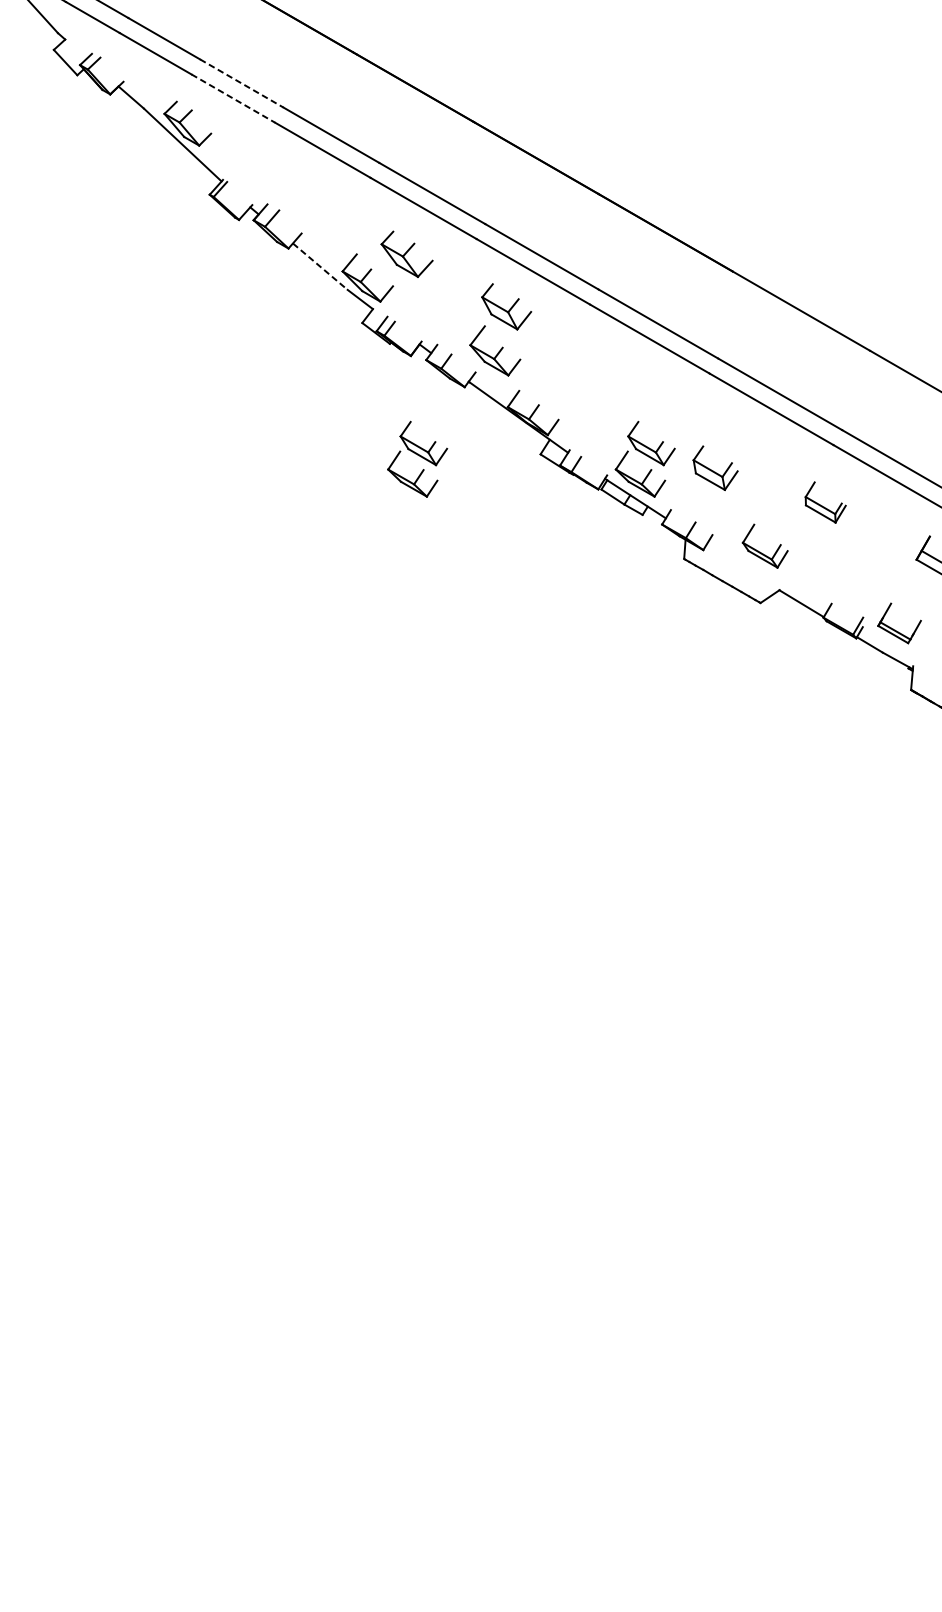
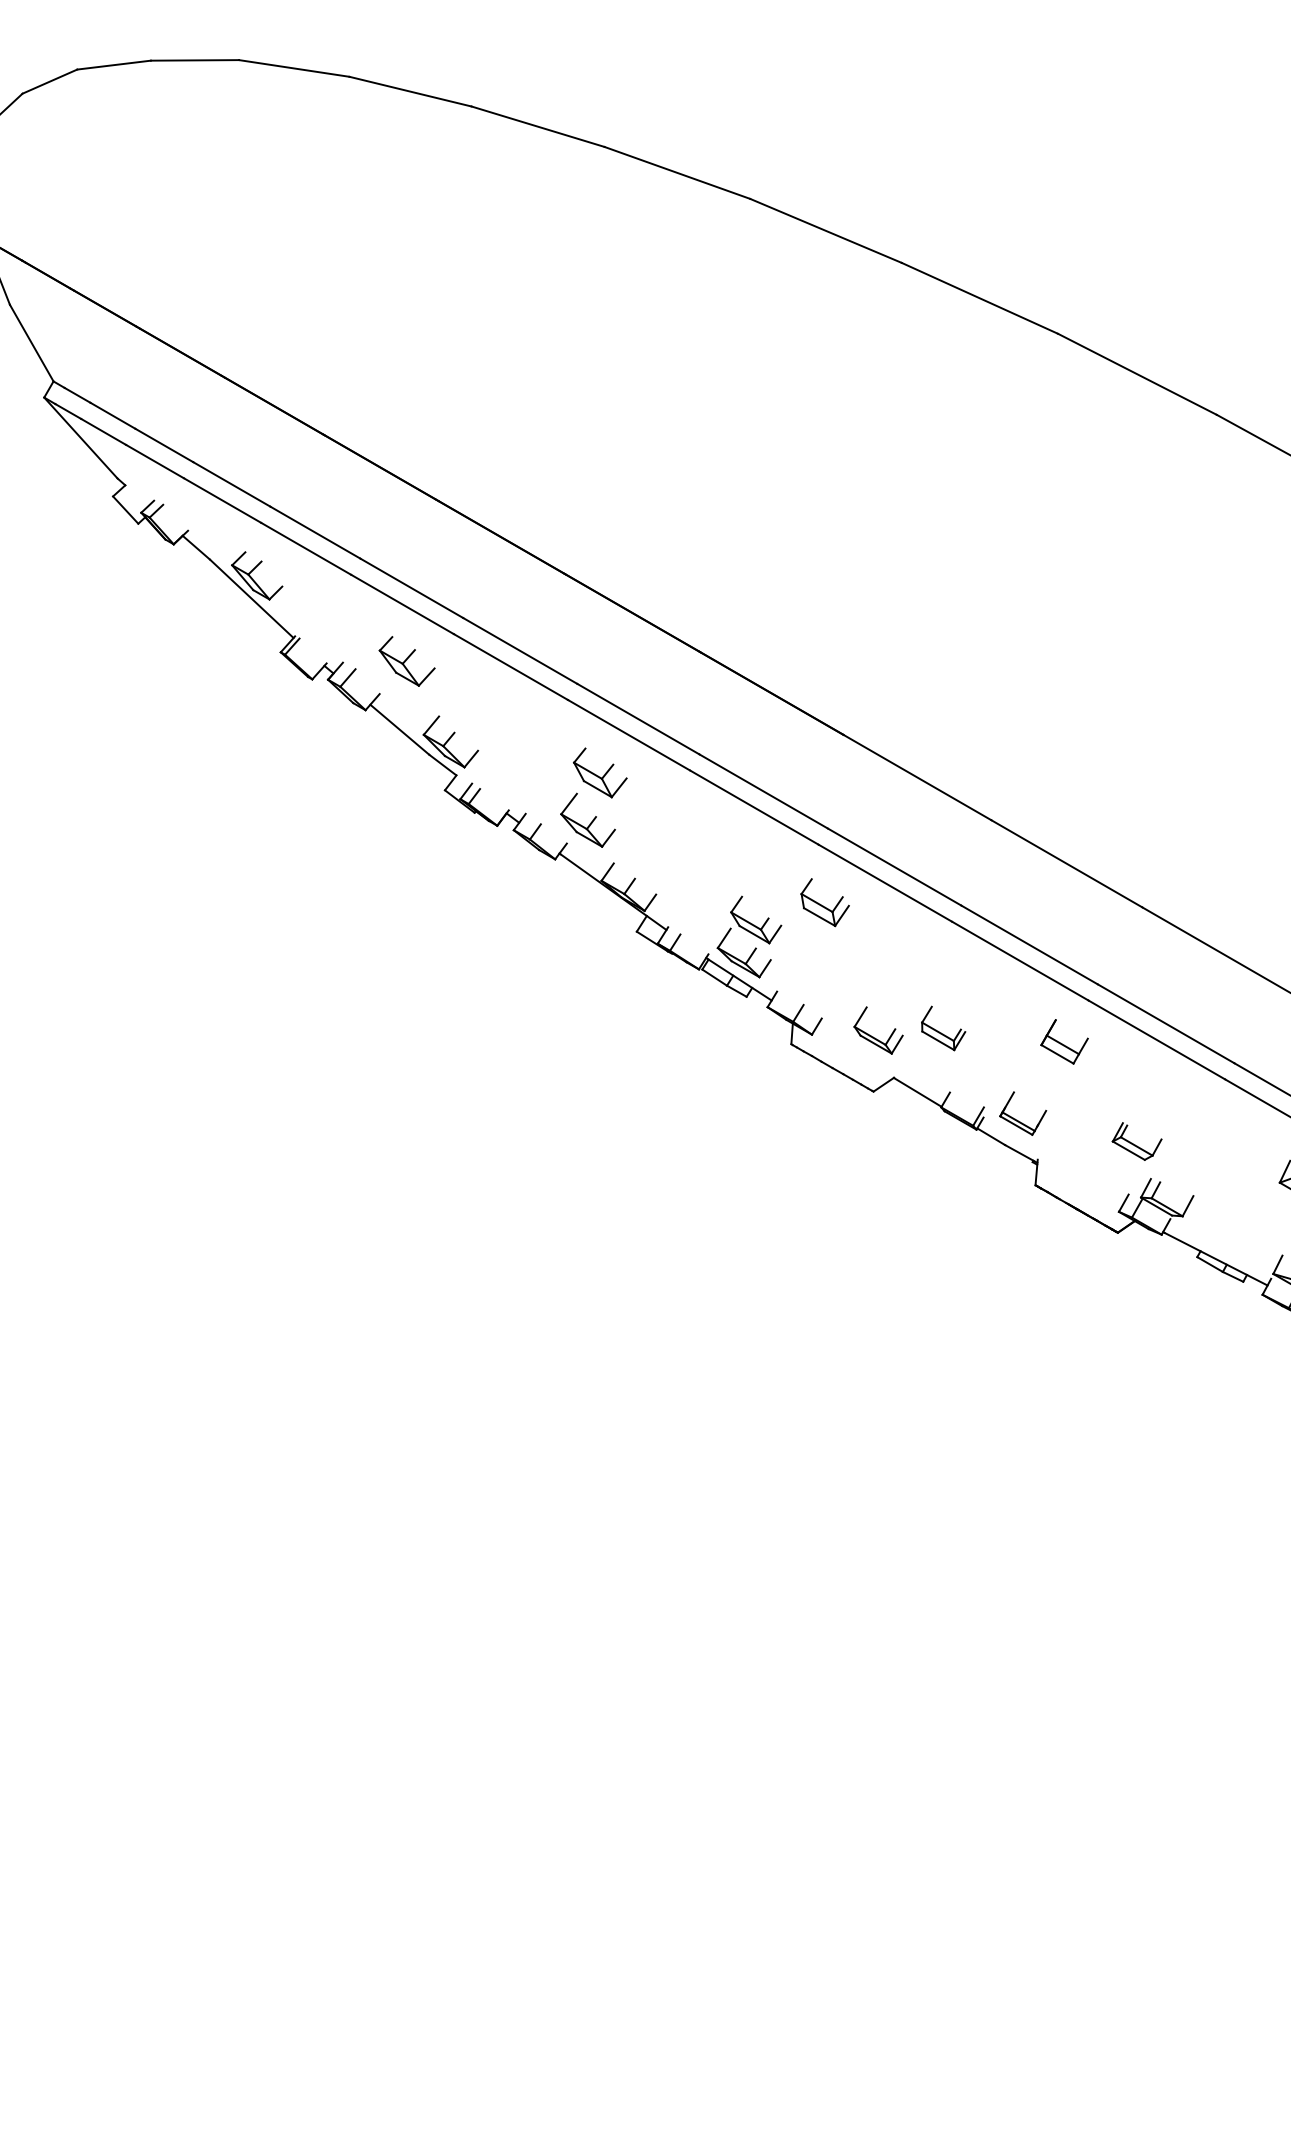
line: (241, 83) -> (315, 532), dashed -> solid
line: (233, 98) -> (306, 548), dashed -> solid
part: (406, 254) -> (406, 661), moved
line: (320, 266) -> (399, 729), dashed -> solid
part: (417, 458) -> (504, 936), removed
part: (714, 468) -> (824, 902), moved
part: (825, 502) -> (943, 1028), moved

